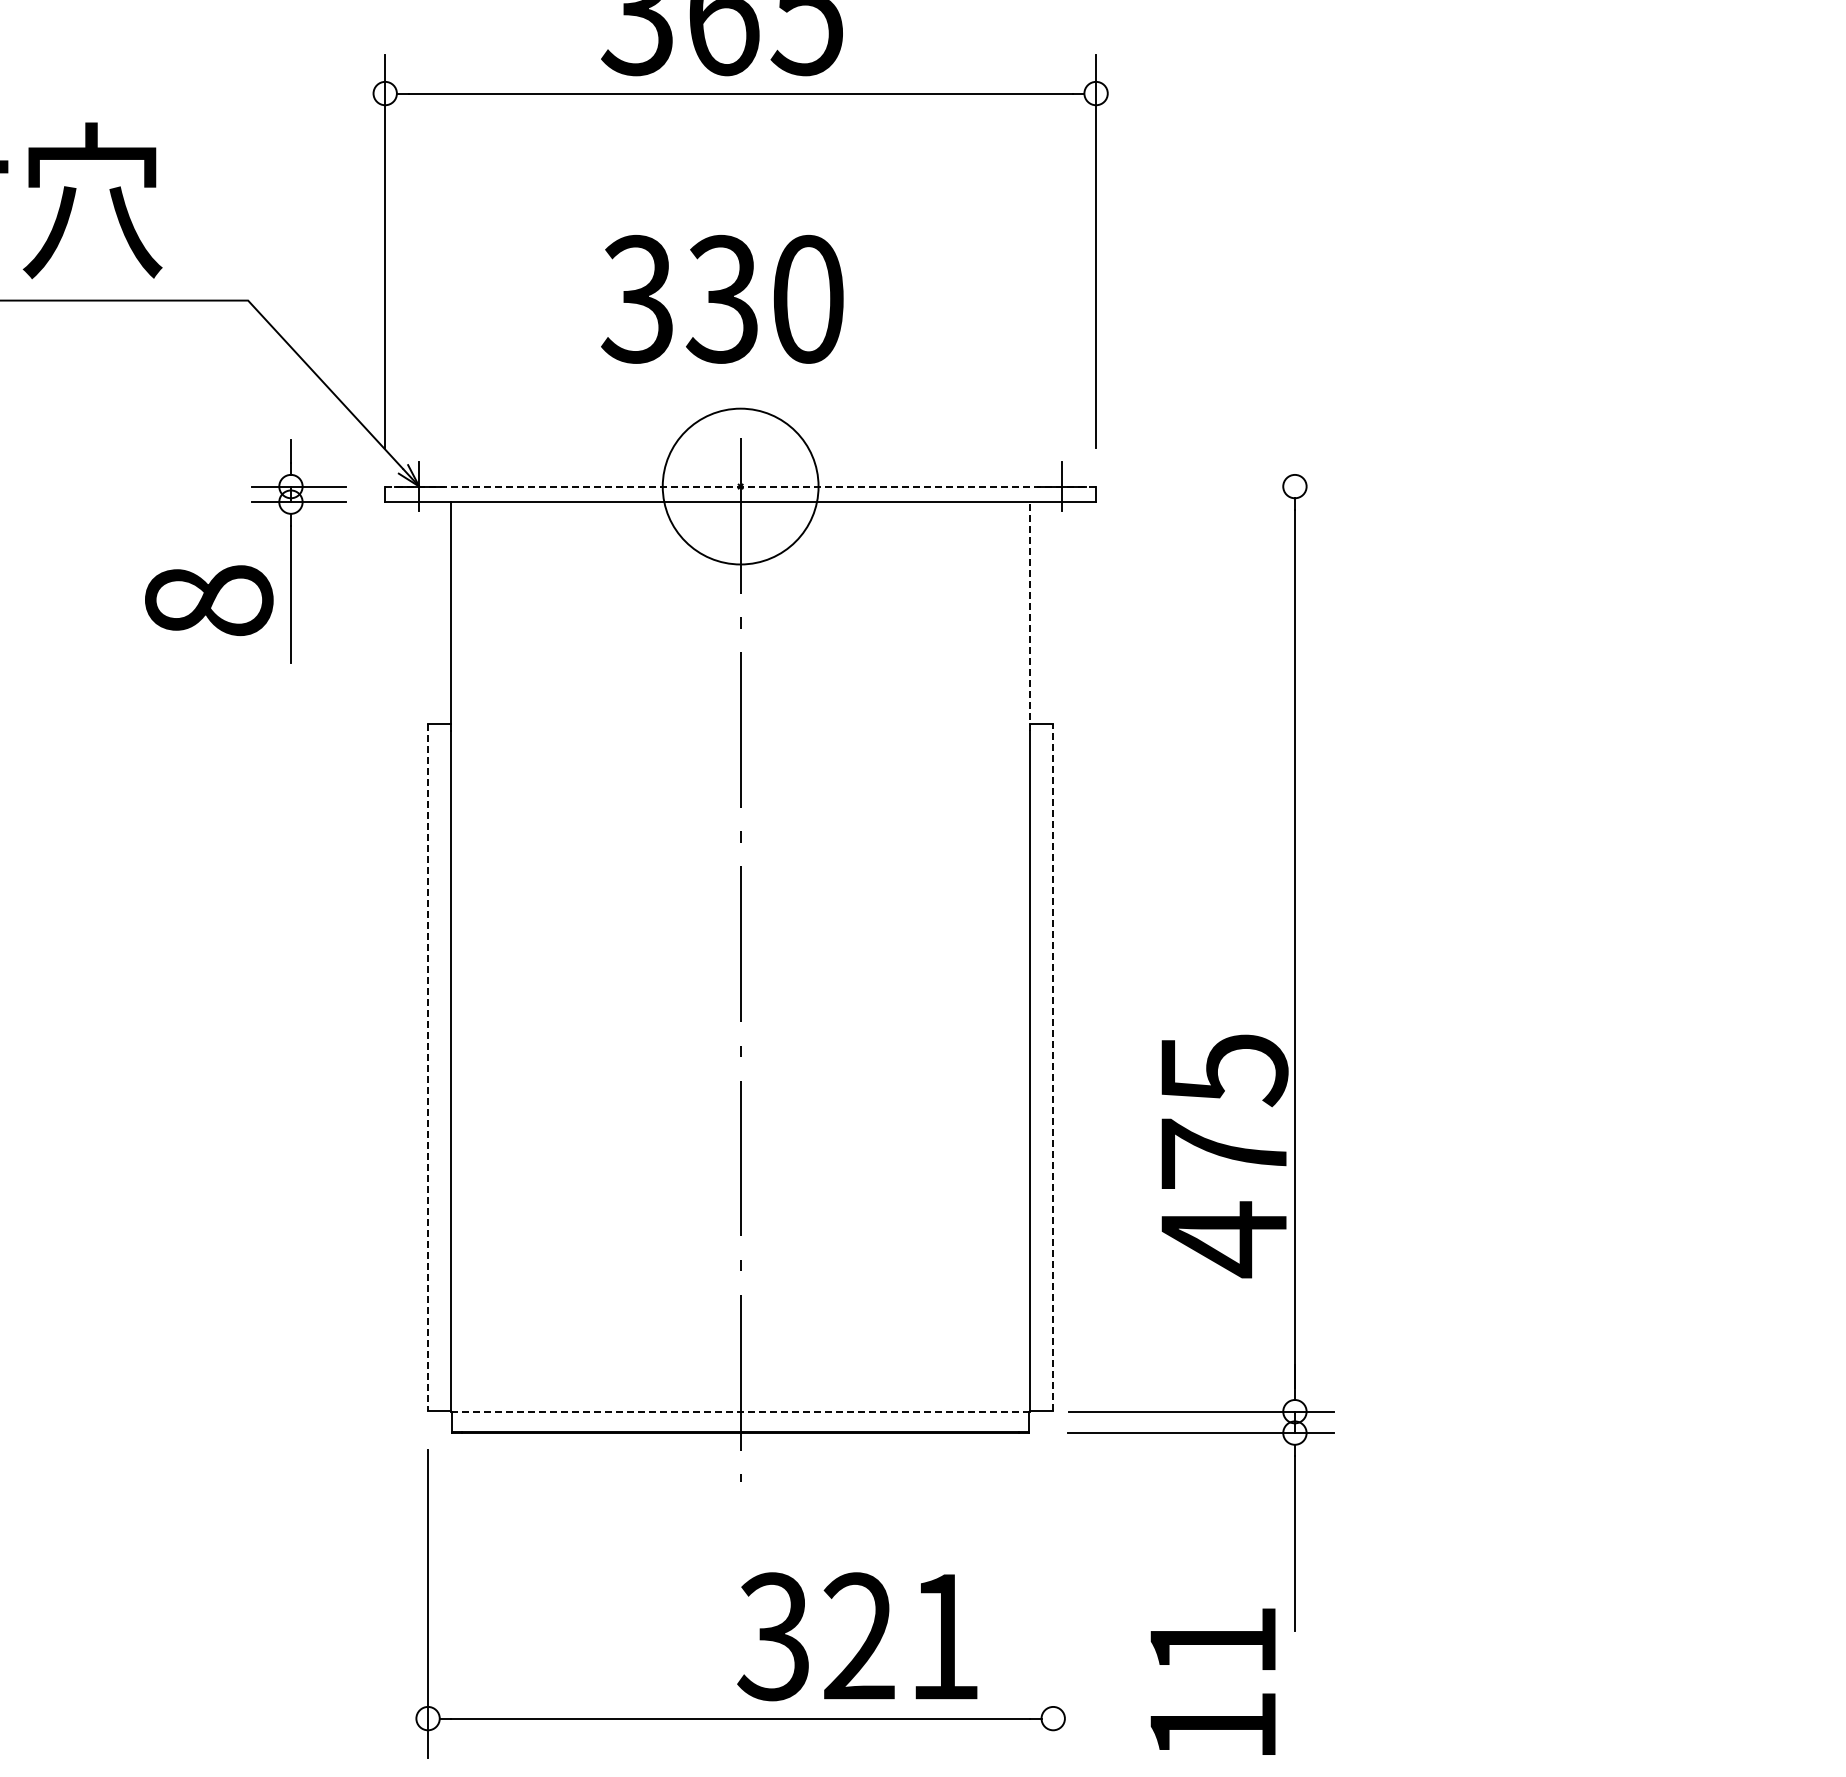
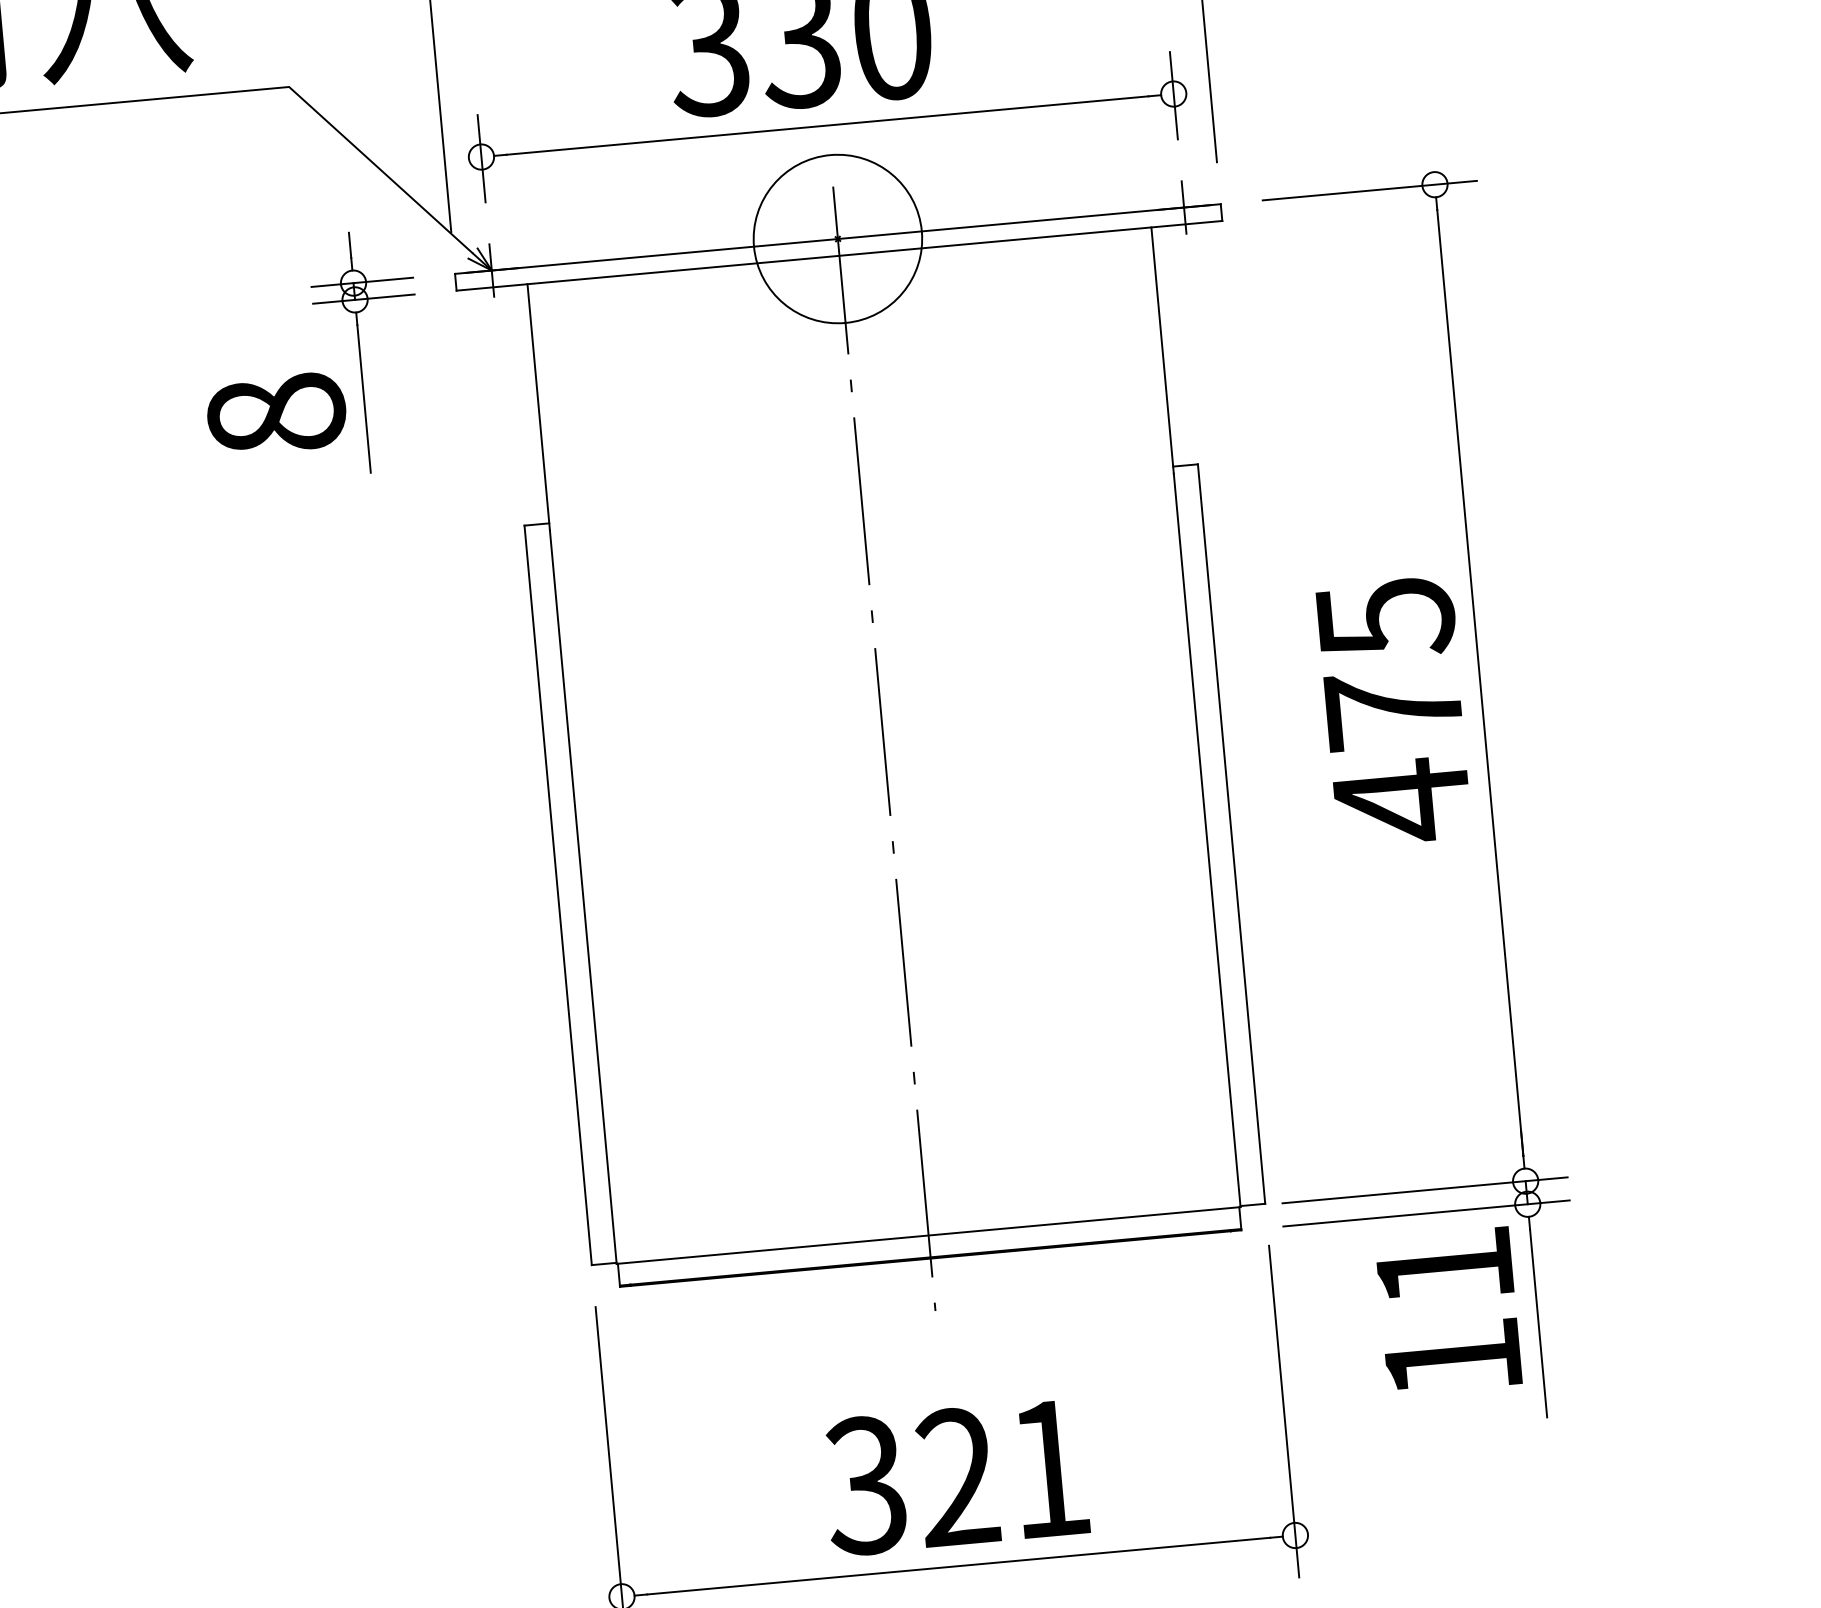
part: (740, 382) -> (827, 126), added
line: (740, 486) -> (837, 238), dashed -> solid
line: (1234, 486) -> (1369, 190), added
line: (1030, 615) -> (1162, 349), dashed -> solid
line: (1053, 1066) -> (1231, 833), dashed -> solid
line: (428, 1067) -> (558, 895), dashed -> solid
text: (1224, 1156) -> (1394, 711), moved
line: (740, 1411) -> (928, 1235), dashed -> solid
line: (1053, 1603) -> (1284, 1411), added
text: (857, 1636) -> (955, 1477), moved
text: (1212, 1681) -> (1447, 1310), moved

